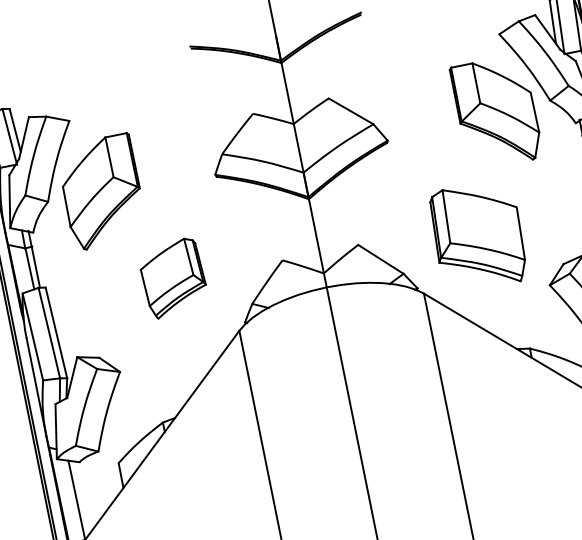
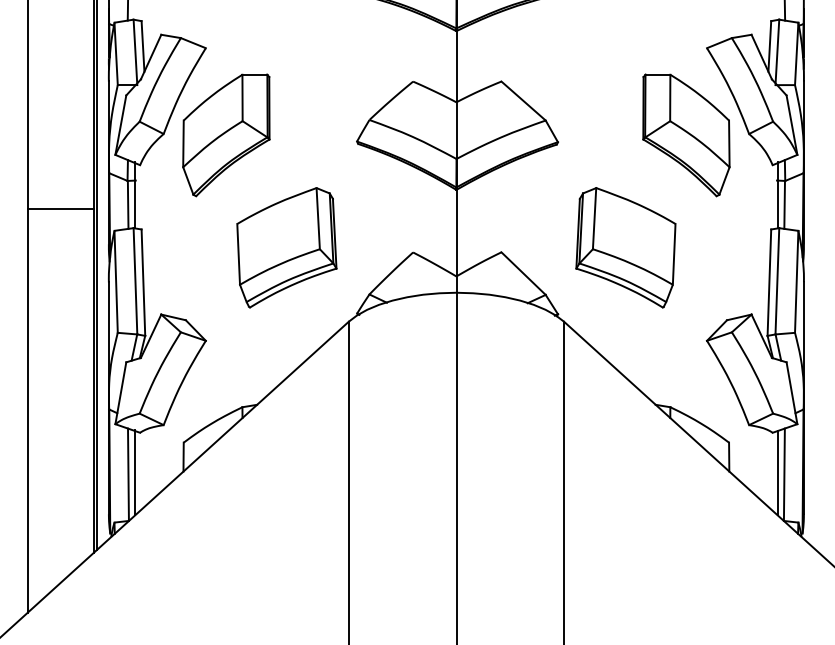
part: (477, 236) -> (625, 247), moved
part: (173, 277) -> (286, 247), size x1.43
line: (82, 497) -> (135, 472), added

